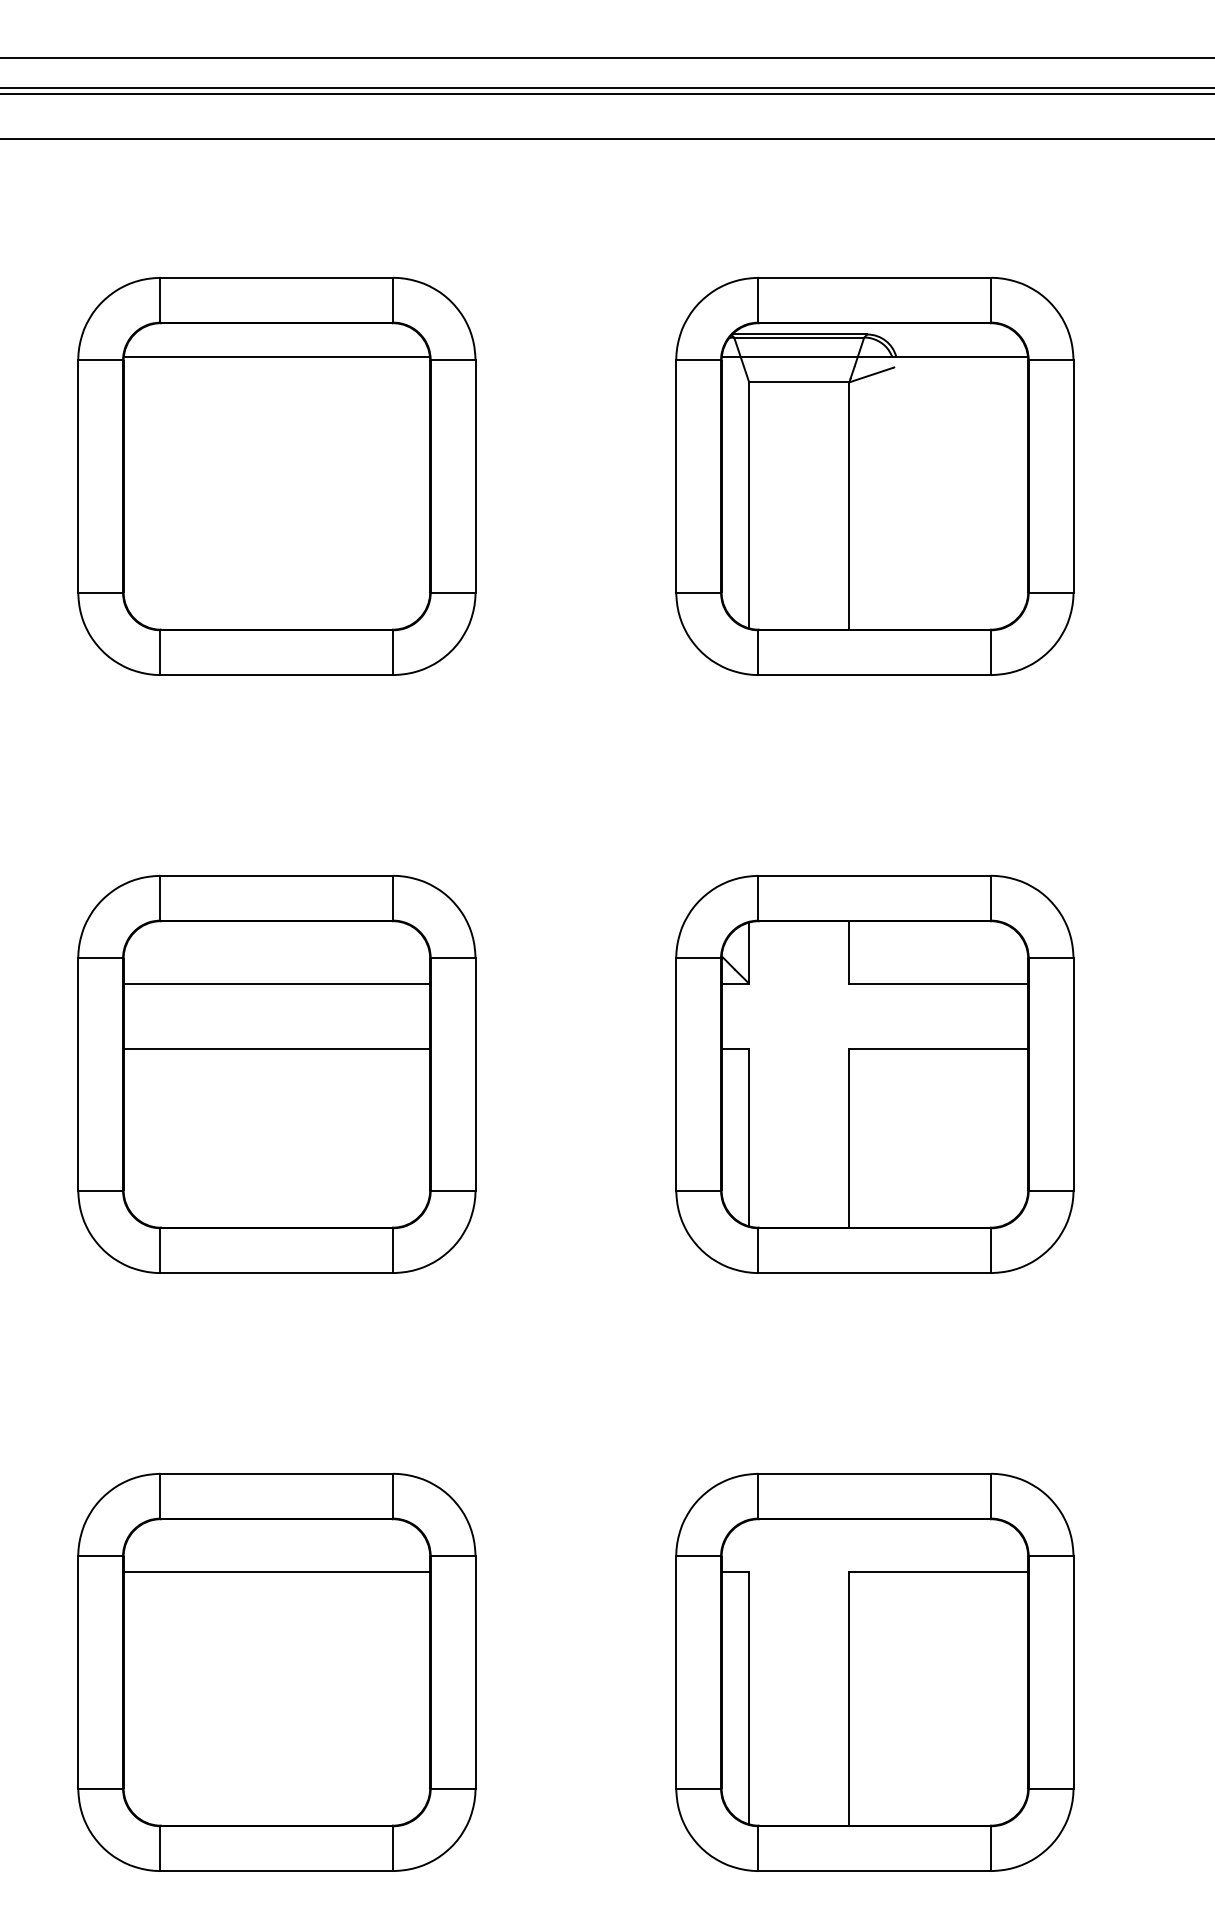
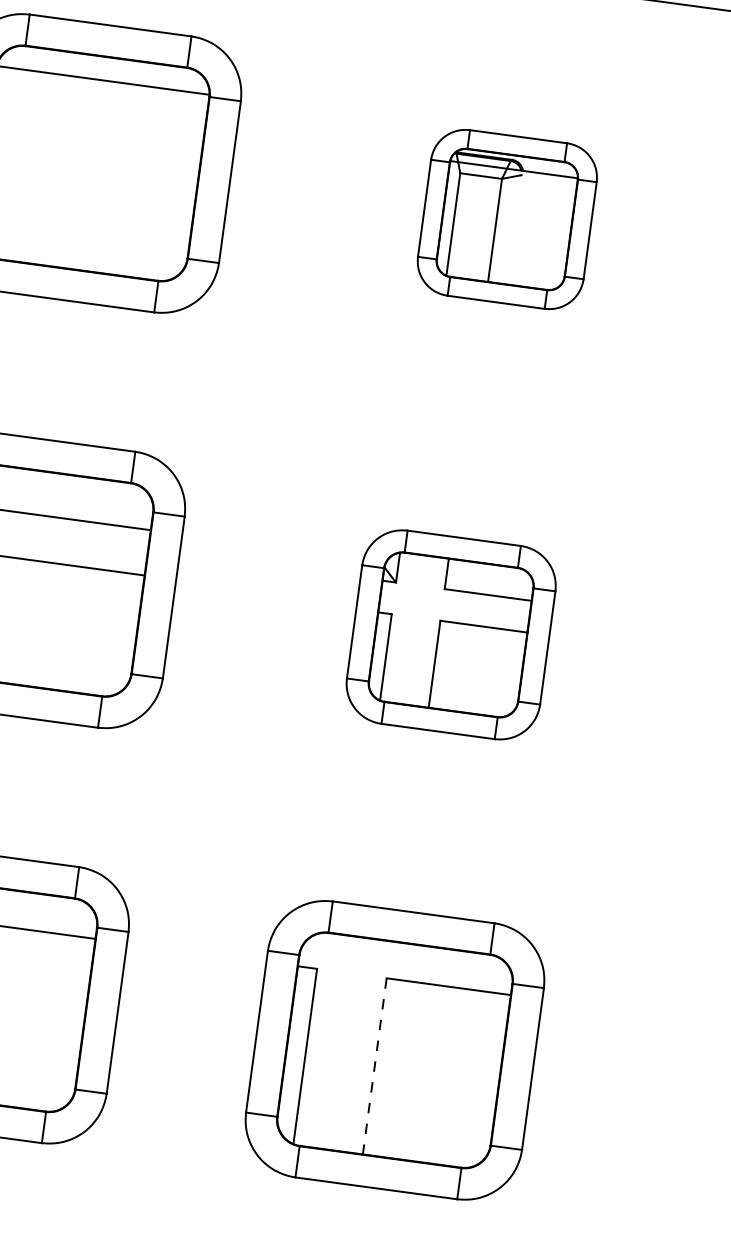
part: (874, 475) -> (507, 218), size x0.6
part: (874, 1073) -> (450, 634), size x0.7
line: (849, 1698) -> (374, 1066), solid -> dashed

